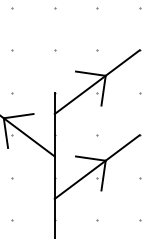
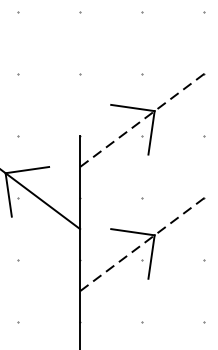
line: (96, 82) -> (141, 120), solid -> dashed
line: (96, 167) -> (141, 245), solid -> dashed

